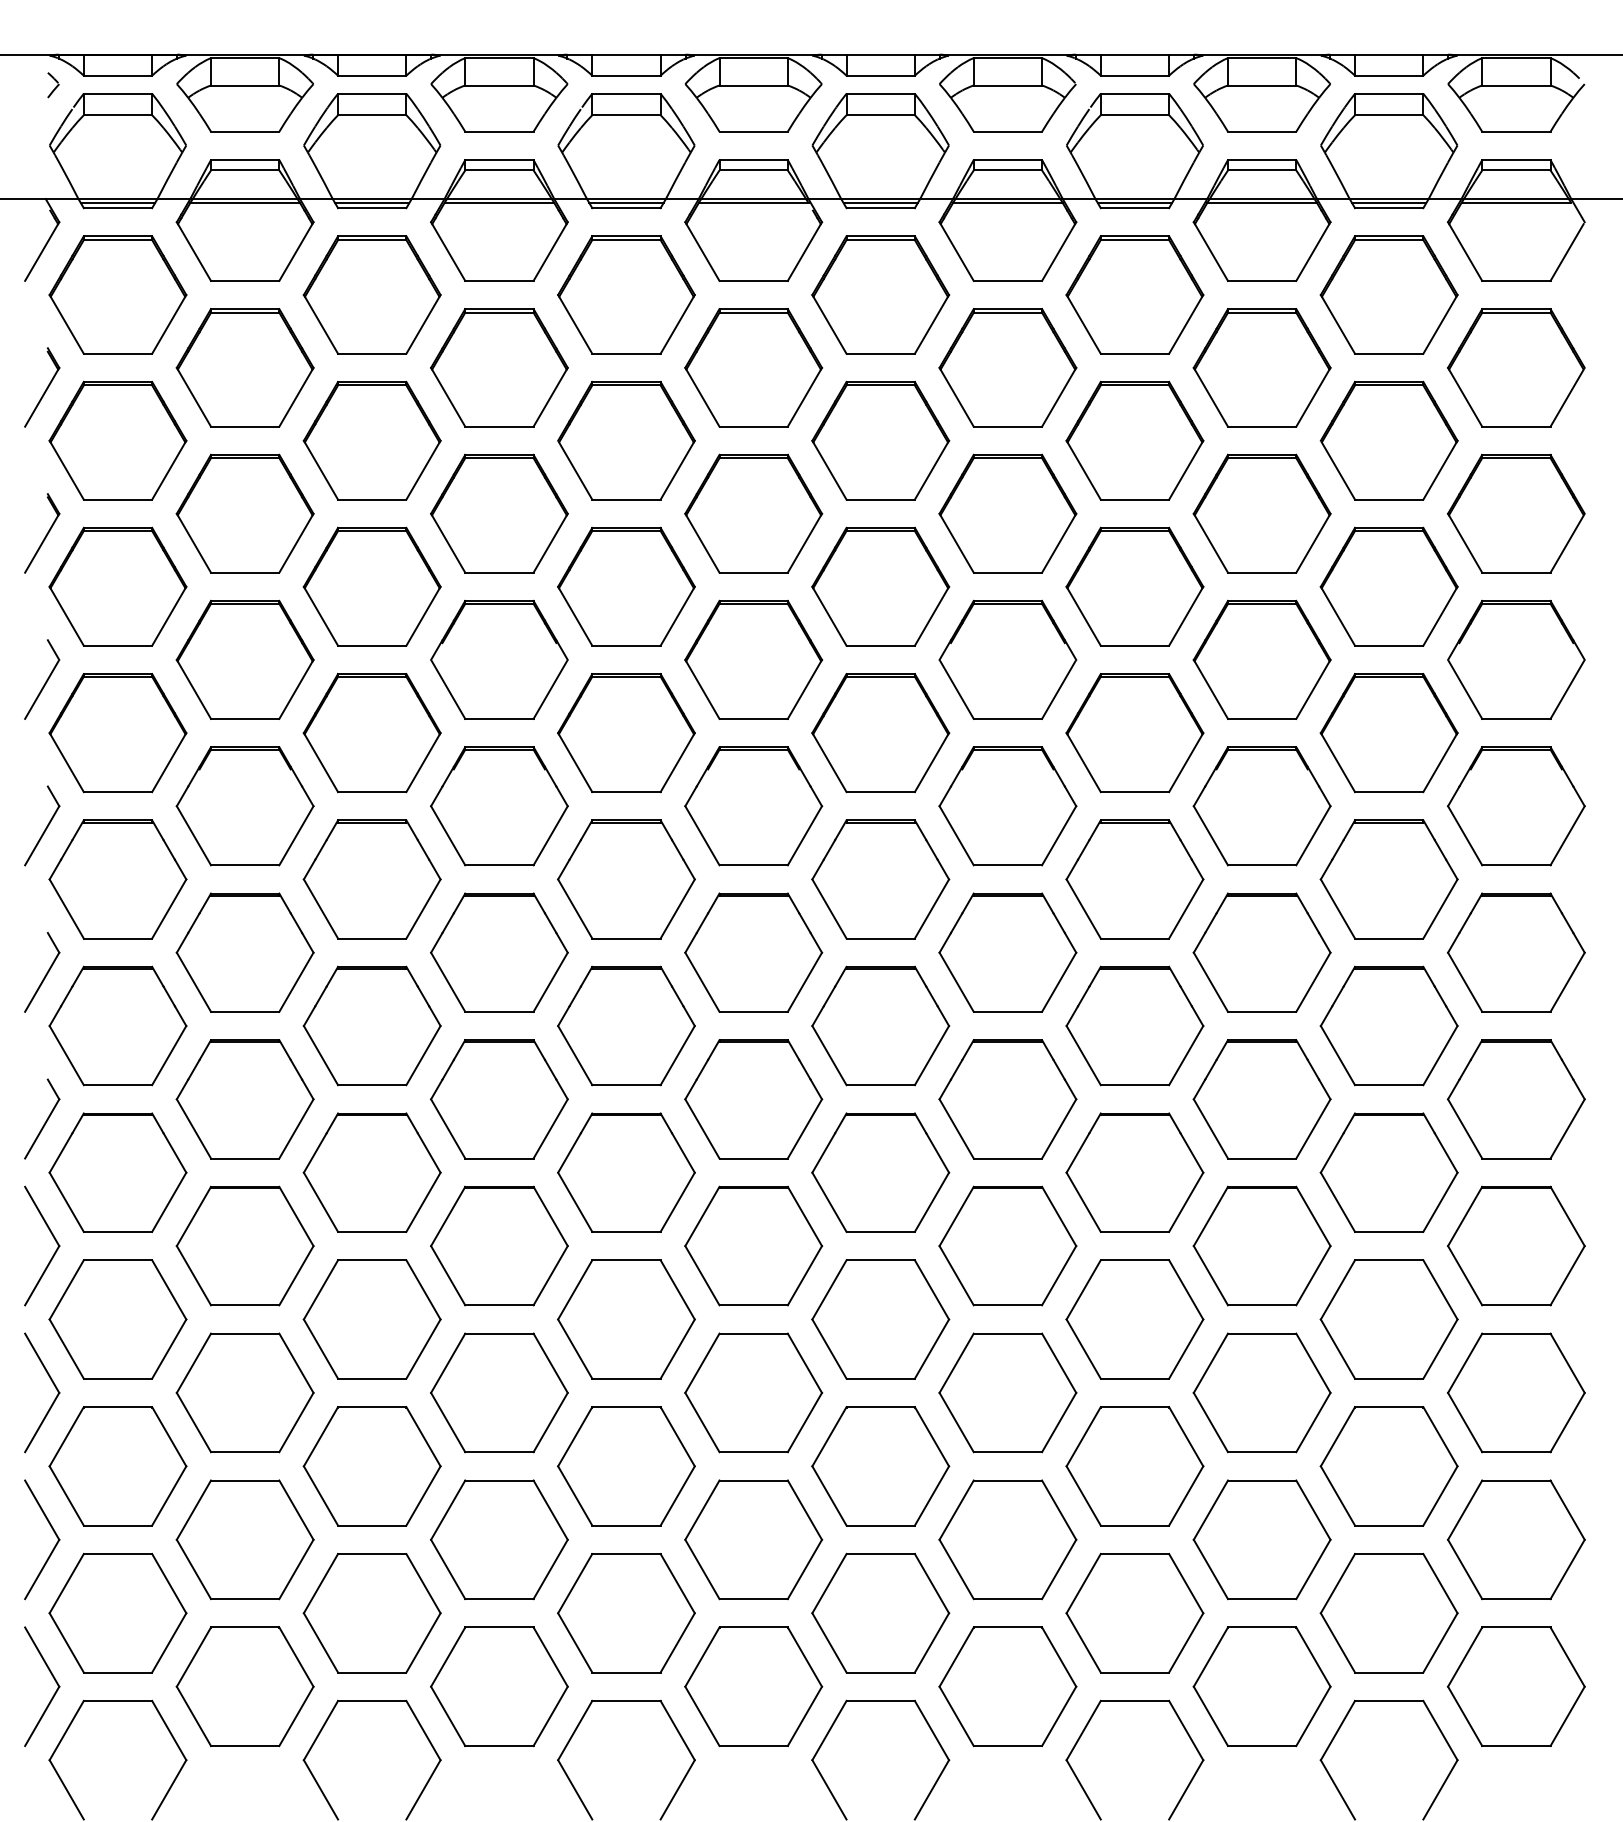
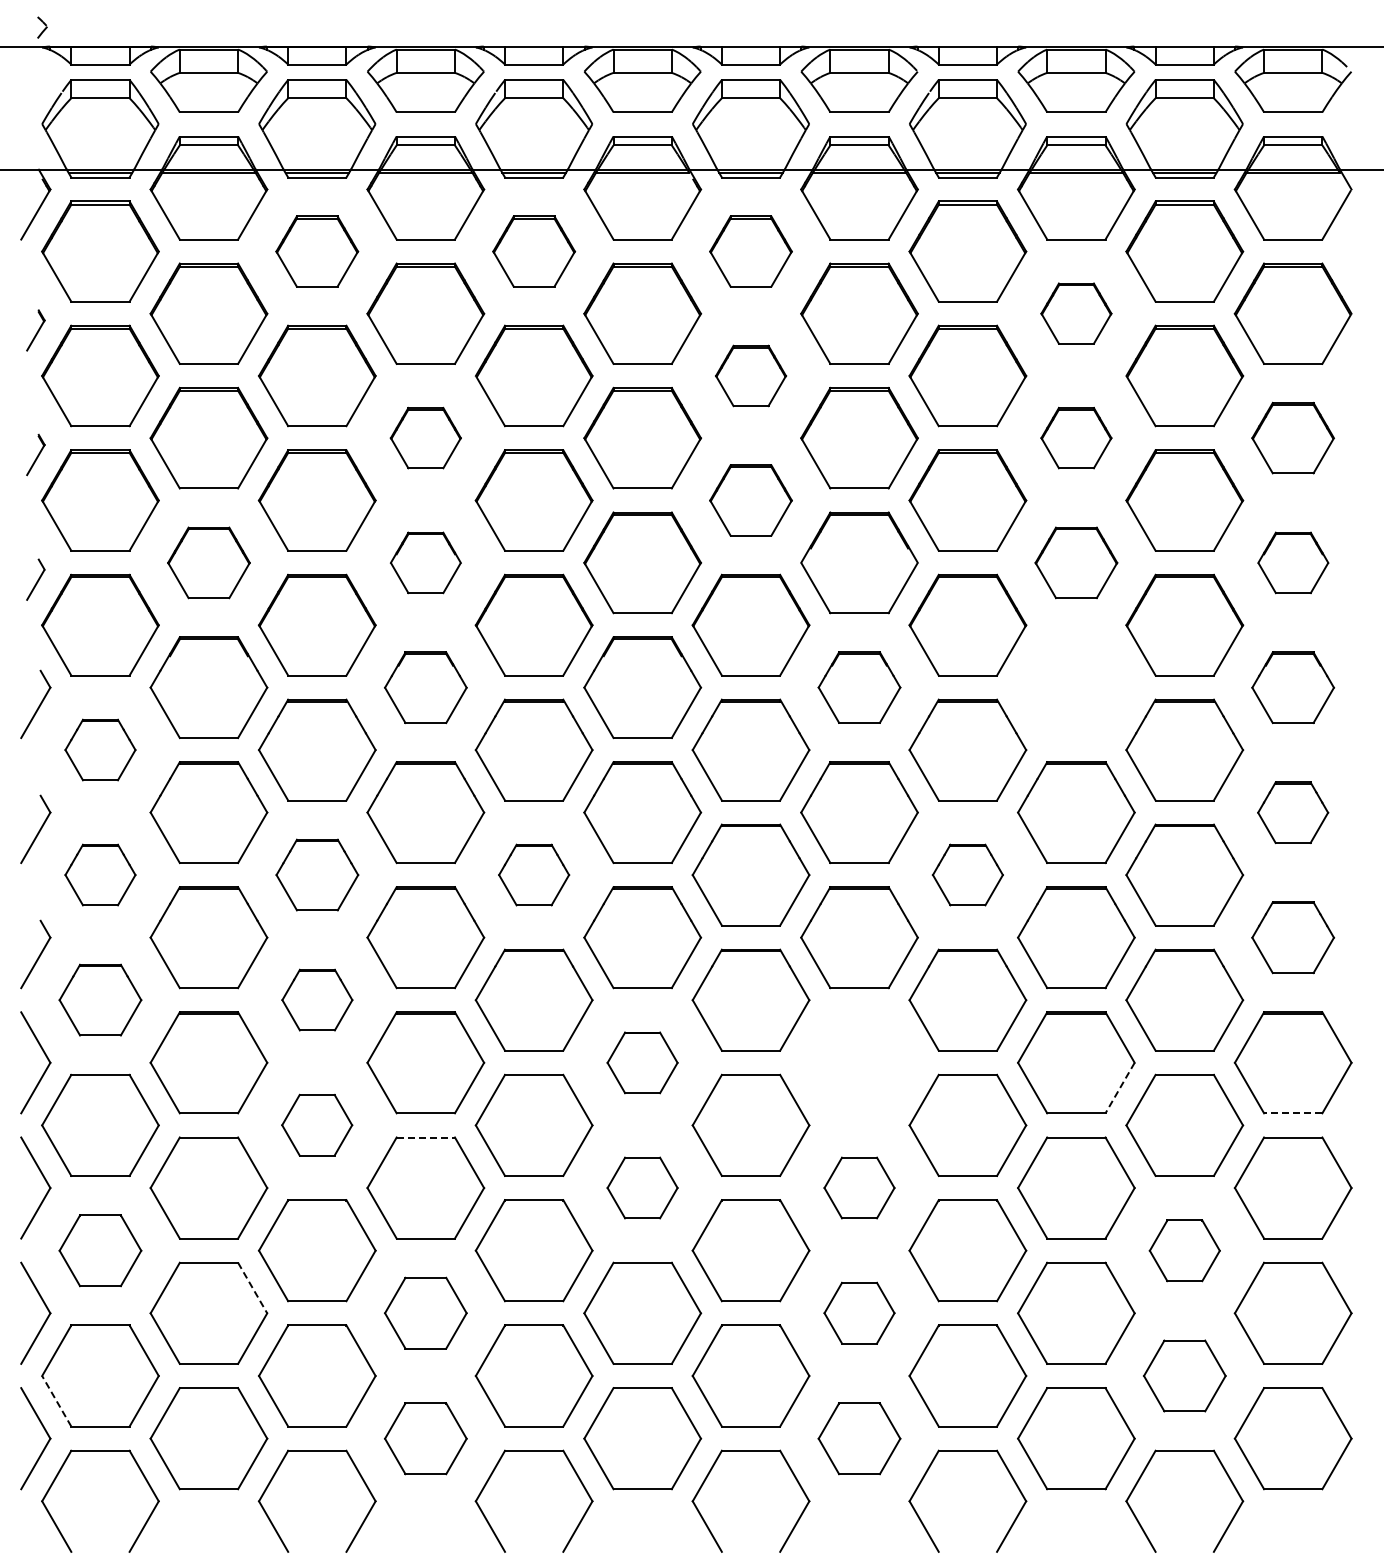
part: (53, 85) -> (42, 27), moved
part: (371, 294) -> (316, 251), size x0.7
part: (625, 294) -> (533, 251), size x0.7
part: (880, 294) -> (750, 251), size x0.7
part: (1262, 367) -> (1076, 313), size x0.6
part: (41, 387) -> (35, 330), size x0.6
part: (880, 440) -> (750, 375), size x0.6
part: (499, 512) -> (425, 437), size x0.6
part: (1262, 512) -> (1076, 437), size x0.6
part: (1515, 512) -> (1292, 437), size x0.7
part: (41, 532) -> (35, 454), size x0.6
part: (880, 586) -> (750, 500), size x0.7
part: (244, 659) -> (208, 562), size x0.7
part: (499, 659) -> (425, 562), size x0.6
part: (1262, 659) -> (1076, 562), size x0.7
part: (1516, 659) -> (1293, 562), size x0.6
part: (41, 679) -> (35, 579), size x0.6
part: (499, 806) -> (425, 687), size x0.7
part: (1007, 806) -> (859, 687), size x0.7
part: (1262, 806) -> (1076, 687), removed
part: (1515, 806) -> (1292, 687), size x0.7
part: (118, 878) -> (100, 749), size x0.6
part: (1515, 952) -> (1292, 812), size x0.6
part: (118, 1025) -> (100, 874), size x0.6
part: (372, 1025) -> (317, 874), size x0.7
part: (625, 1025) -> (533, 874), size x0.6
part: (1134, 1025) -> (967, 874), size x0.6
part: (1515, 1099) -> (1292, 937), size x0.7
part: (118, 1171) -> (100, 999), size x0.7
part: (372, 1171) -> (317, 999), size x0.6
part: (753, 1245) -> (642, 1062), size x0.6
part: (1007, 1245) -> (859, 1062), removed
line: (1312, 1276) -> (1119, 1088), solid -> dashed
line: (1515, 1305) -> (1292, 1113), solid -> dashed
part: (371, 1318) -> (316, 1124), size x0.6
line: (500, 1333) -> (426, 1137), solid -> dashed
part: (753, 1392) -> (642, 1187), size x0.6
part: (1007, 1392) -> (859, 1187), size x0.6
part: (118, 1466) -> (100, 1250), size x0.7
part: (1388, 1466) -> (1184, 1250), size x0.6
line: (296, 1510) -> (252, 1288), solid -> dashed
part: (499, 1538) -> (425, 1312), size x0.7
part: (1007, 1538) -> (859, 1312), size x0.6
part: (1388, 1612) -> (1184, 1375), size x0.7
line: (66, 1641) -> (56, 1400), solid -> dashed
part: (499, 1686) -> (425, 1438), size x0.7
part: (1007, 1686) -> (859, 1438), size x0.7

